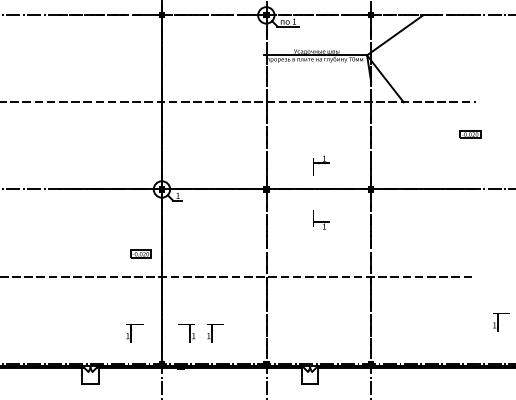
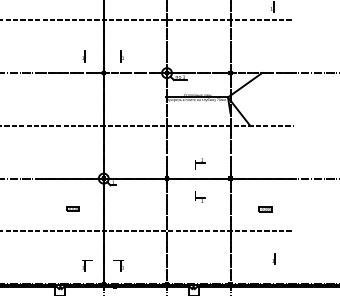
part: (470, 134) -> (265, 209), moved
part: (140, 253) -> (72, 208), moved
part: (494, 321) -> (273, 258), moved
part: (215, 332) -> (136, 265), removed

